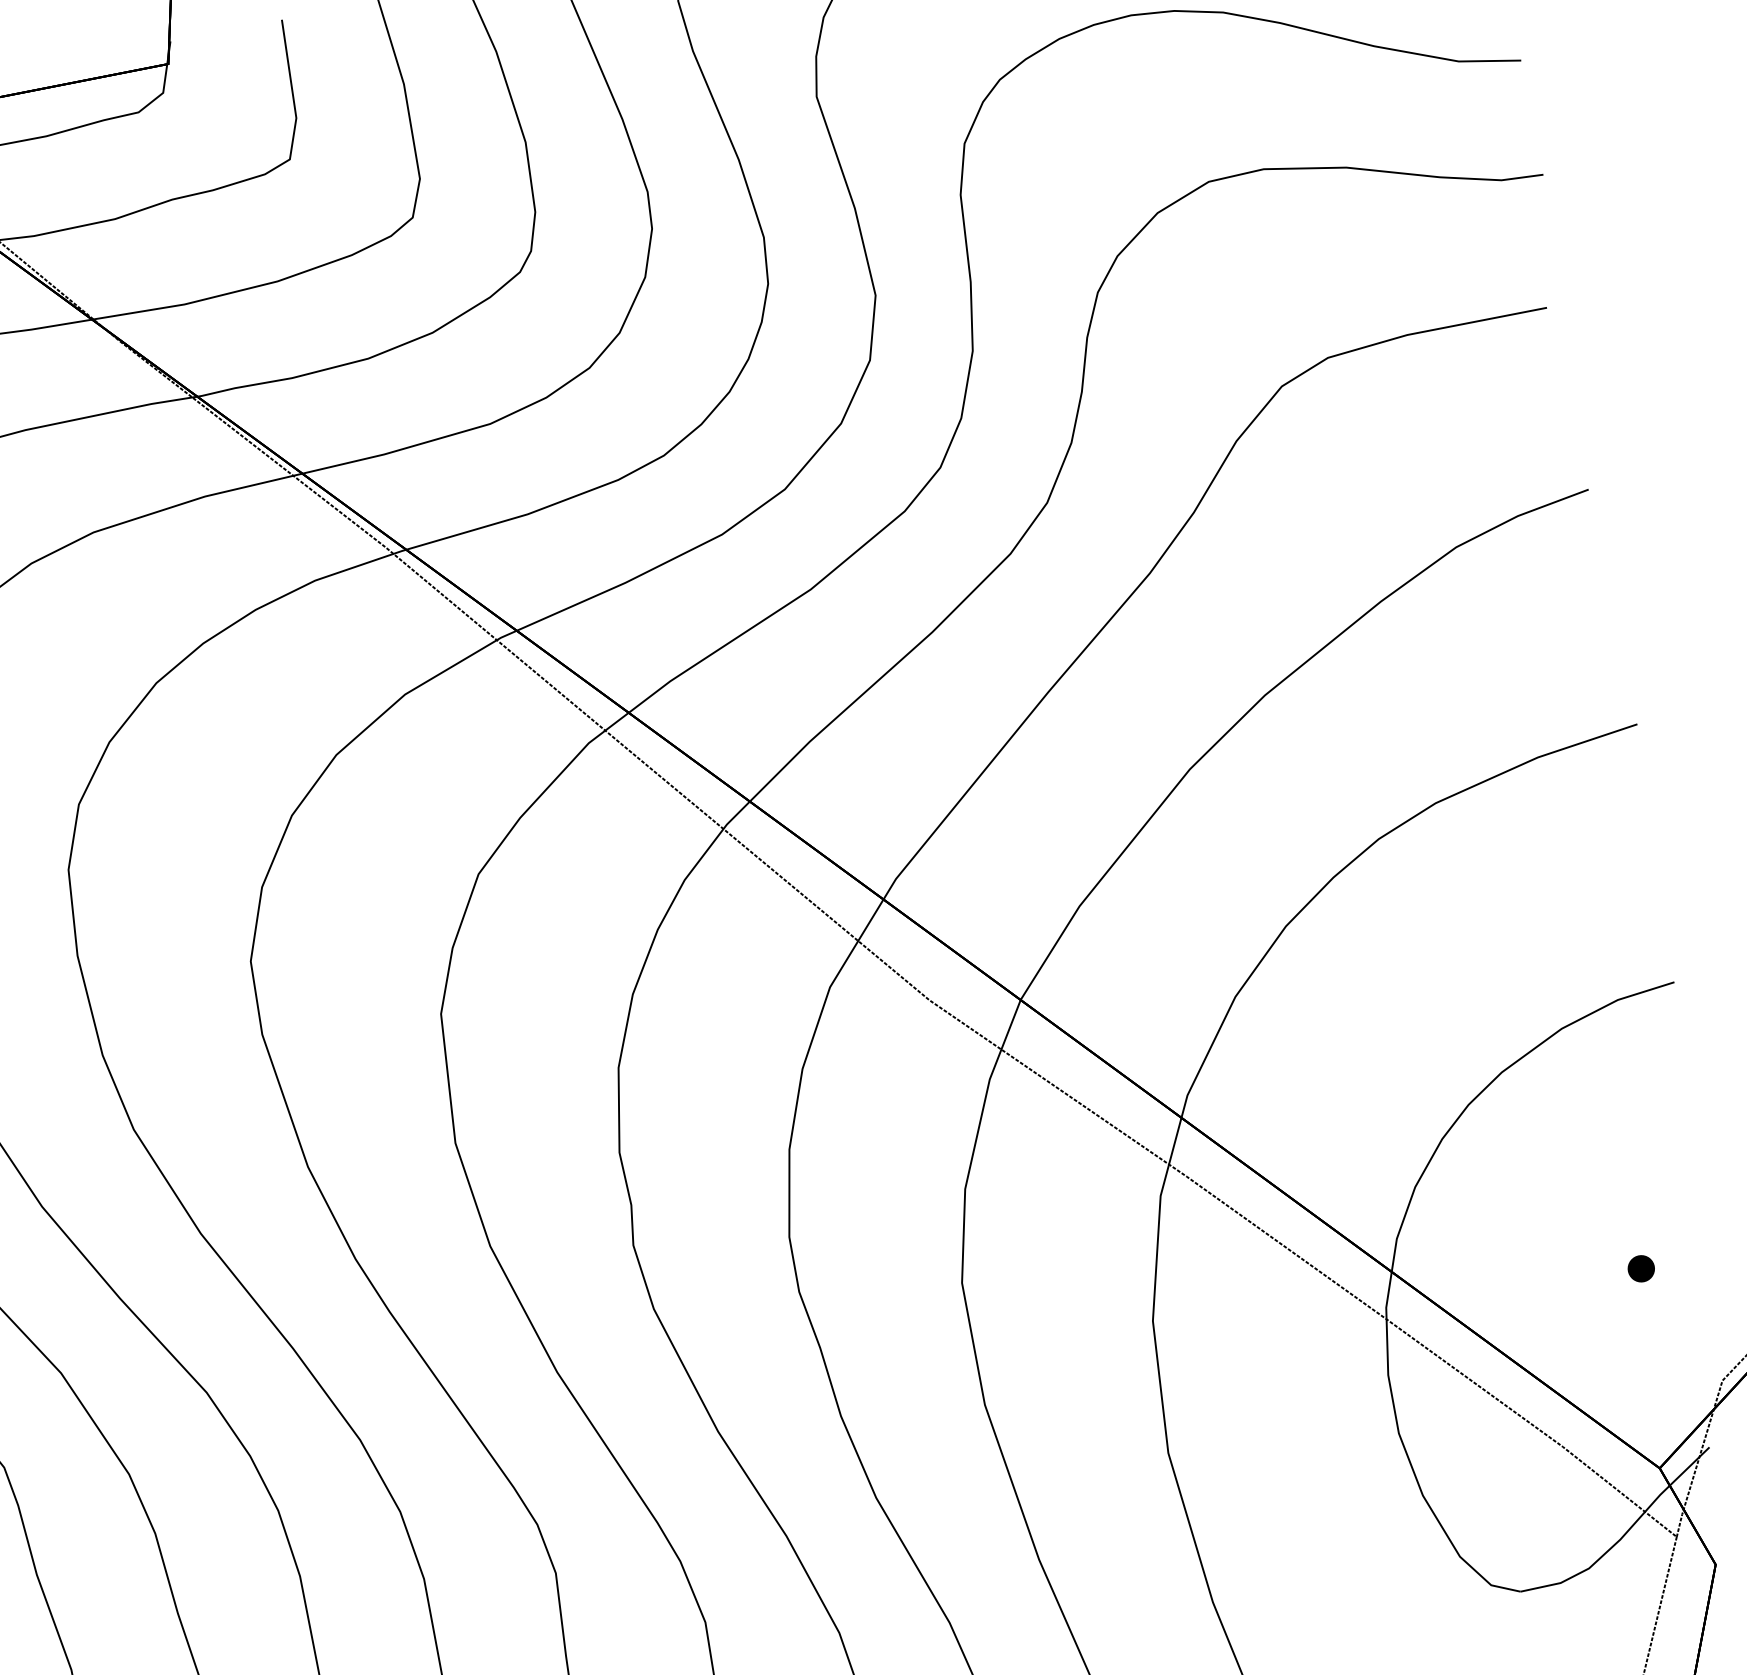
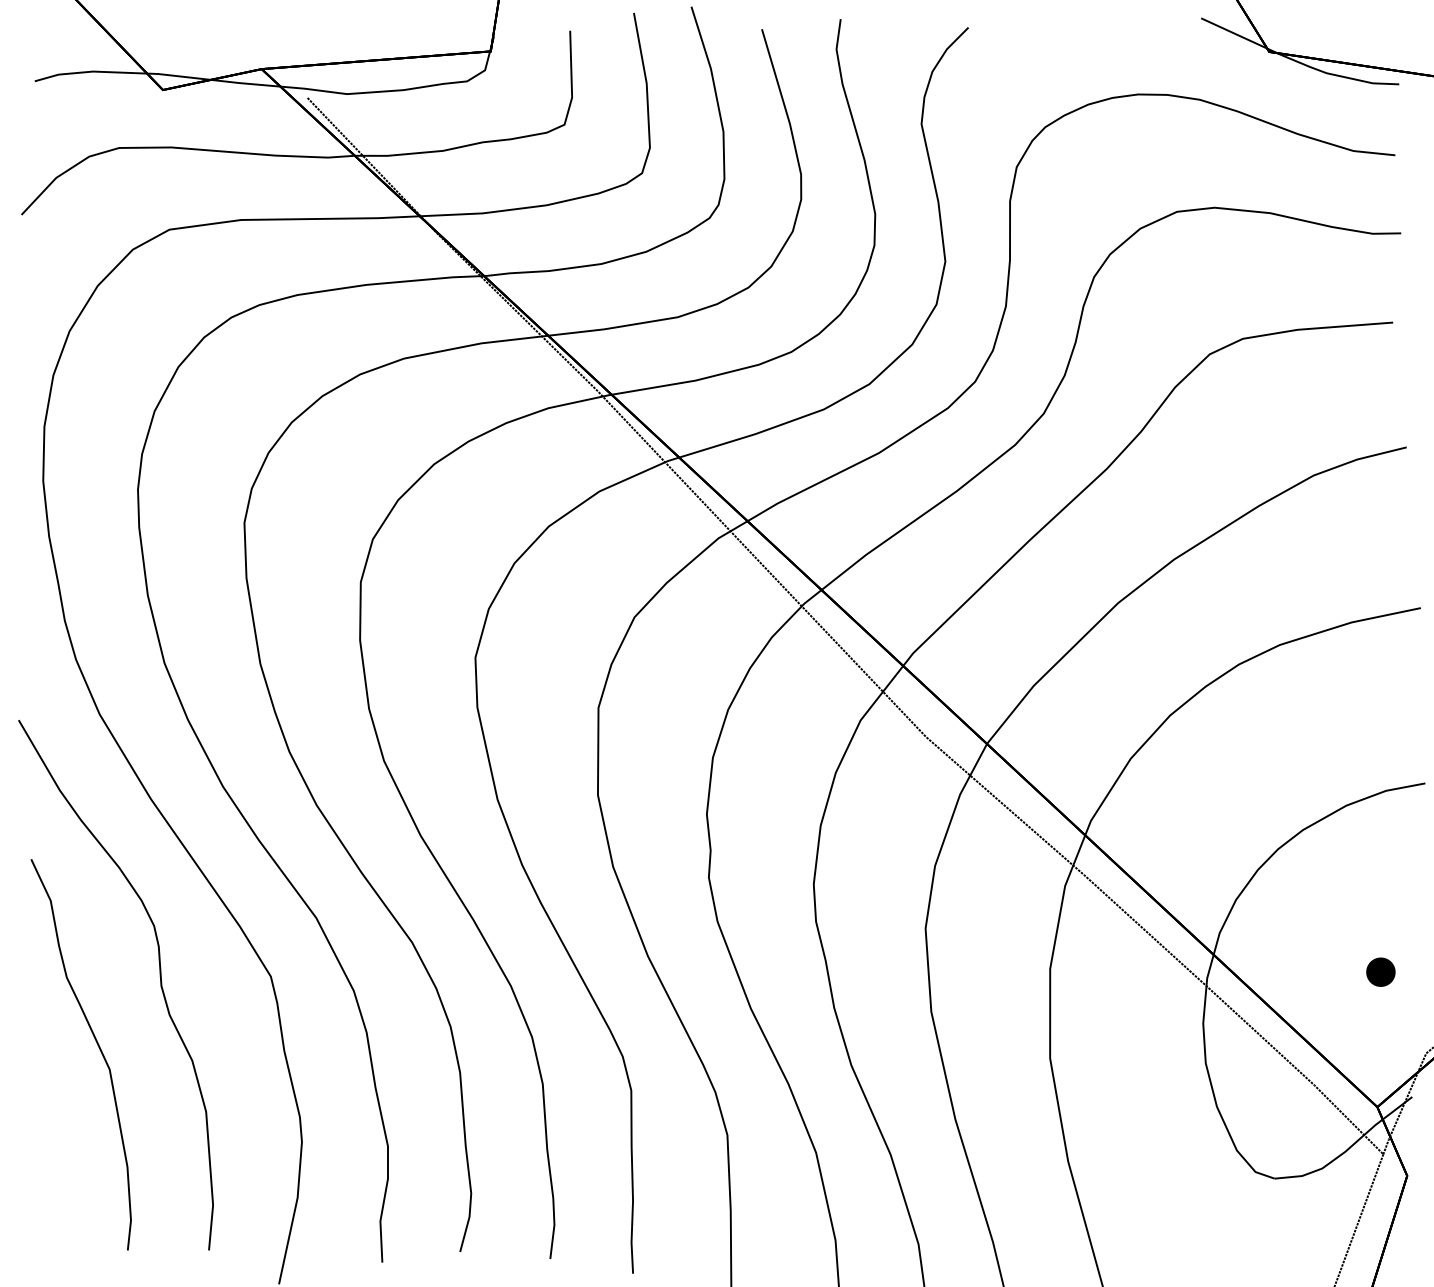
part: (1640, 1269) -> (1380, 972), size x1.6

